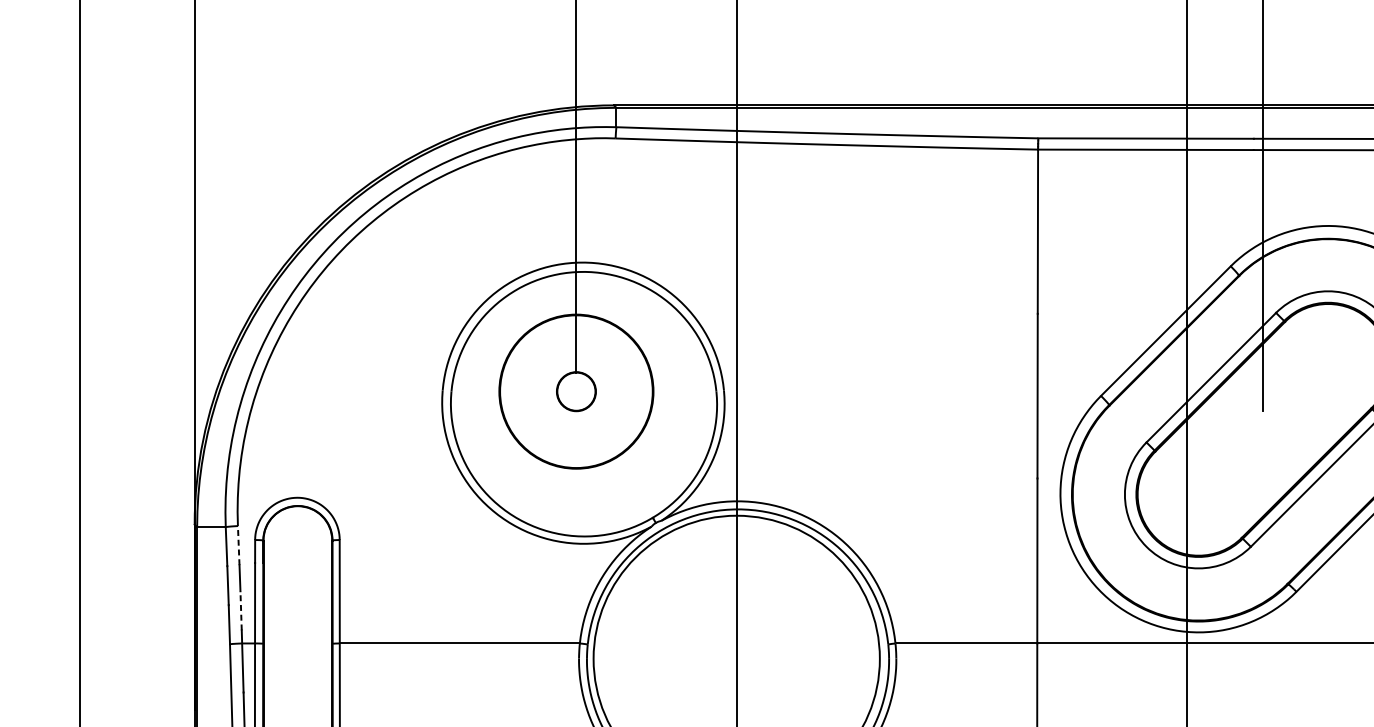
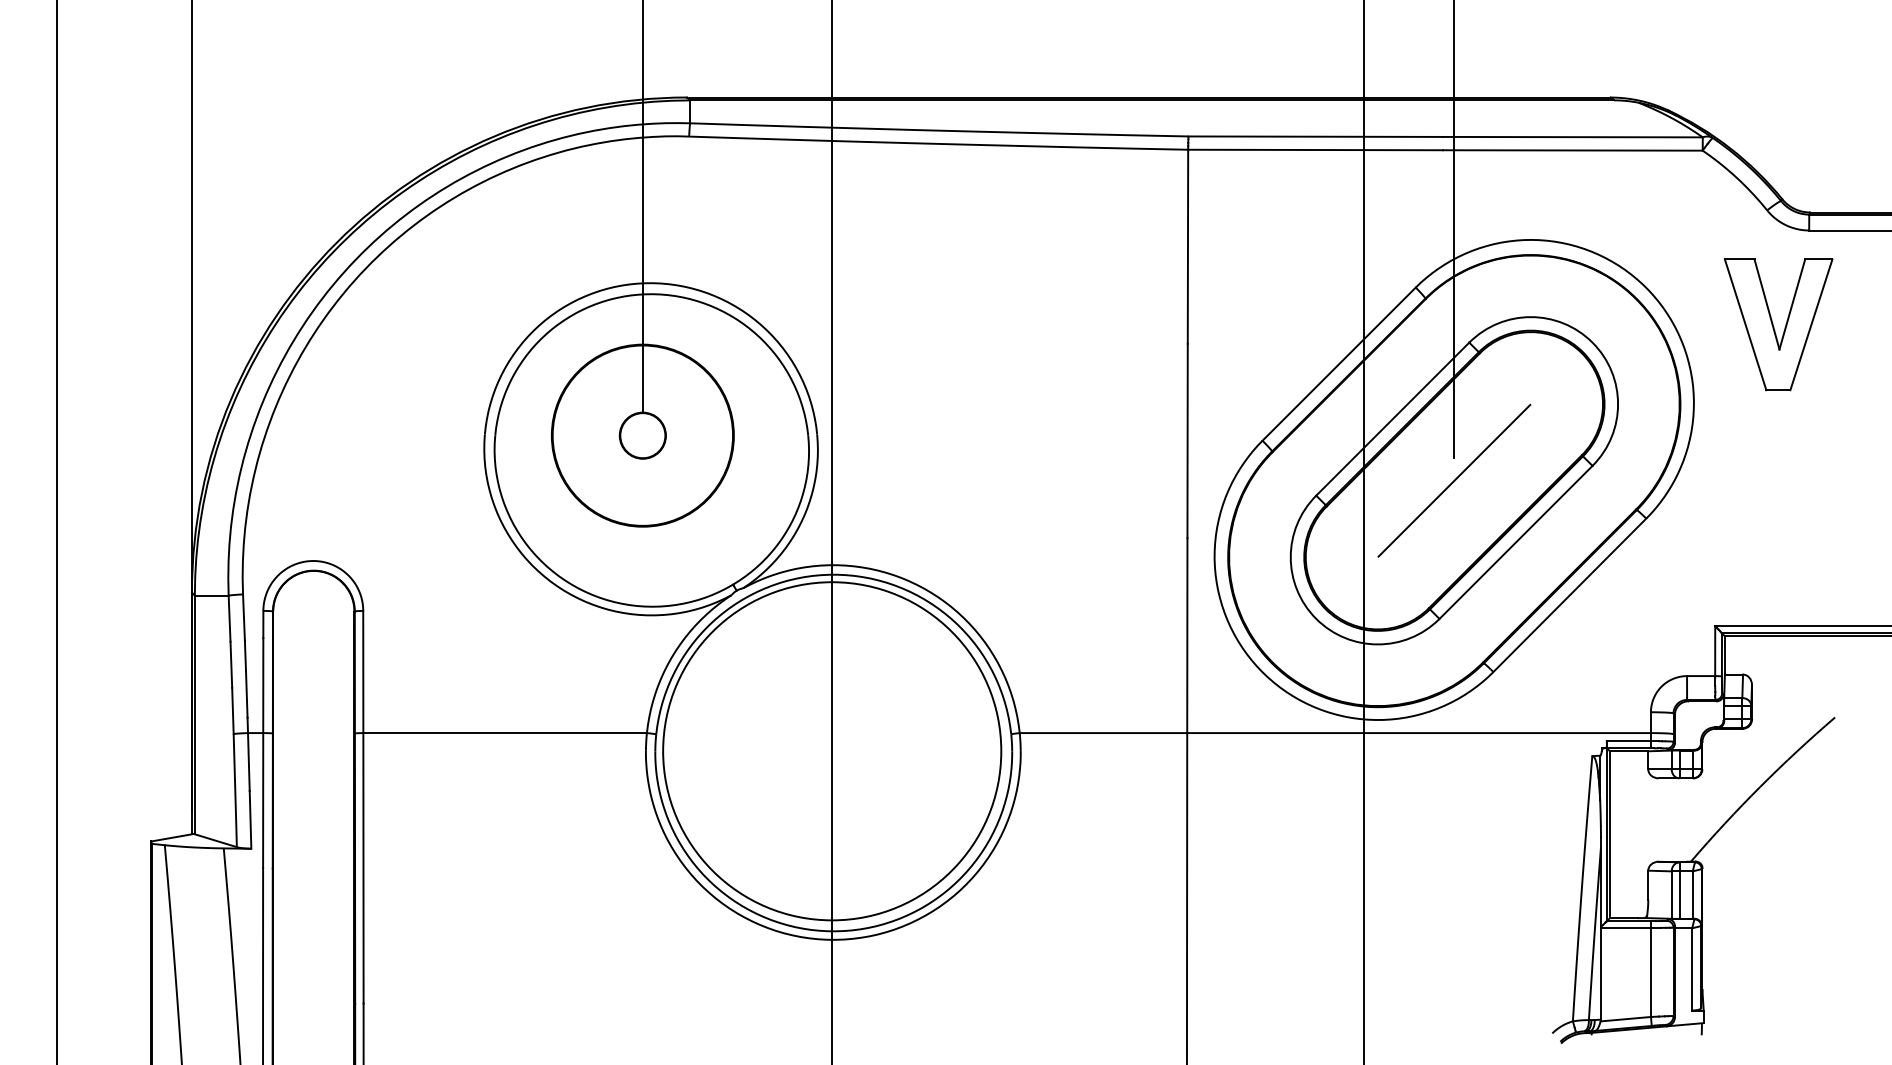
line: (1262, 429) -> (1453, 480), added
line: (238, 545) -> (243, 617), dashed -> solid
line: (240, 610) -> (246, 694), dashed -> solid

